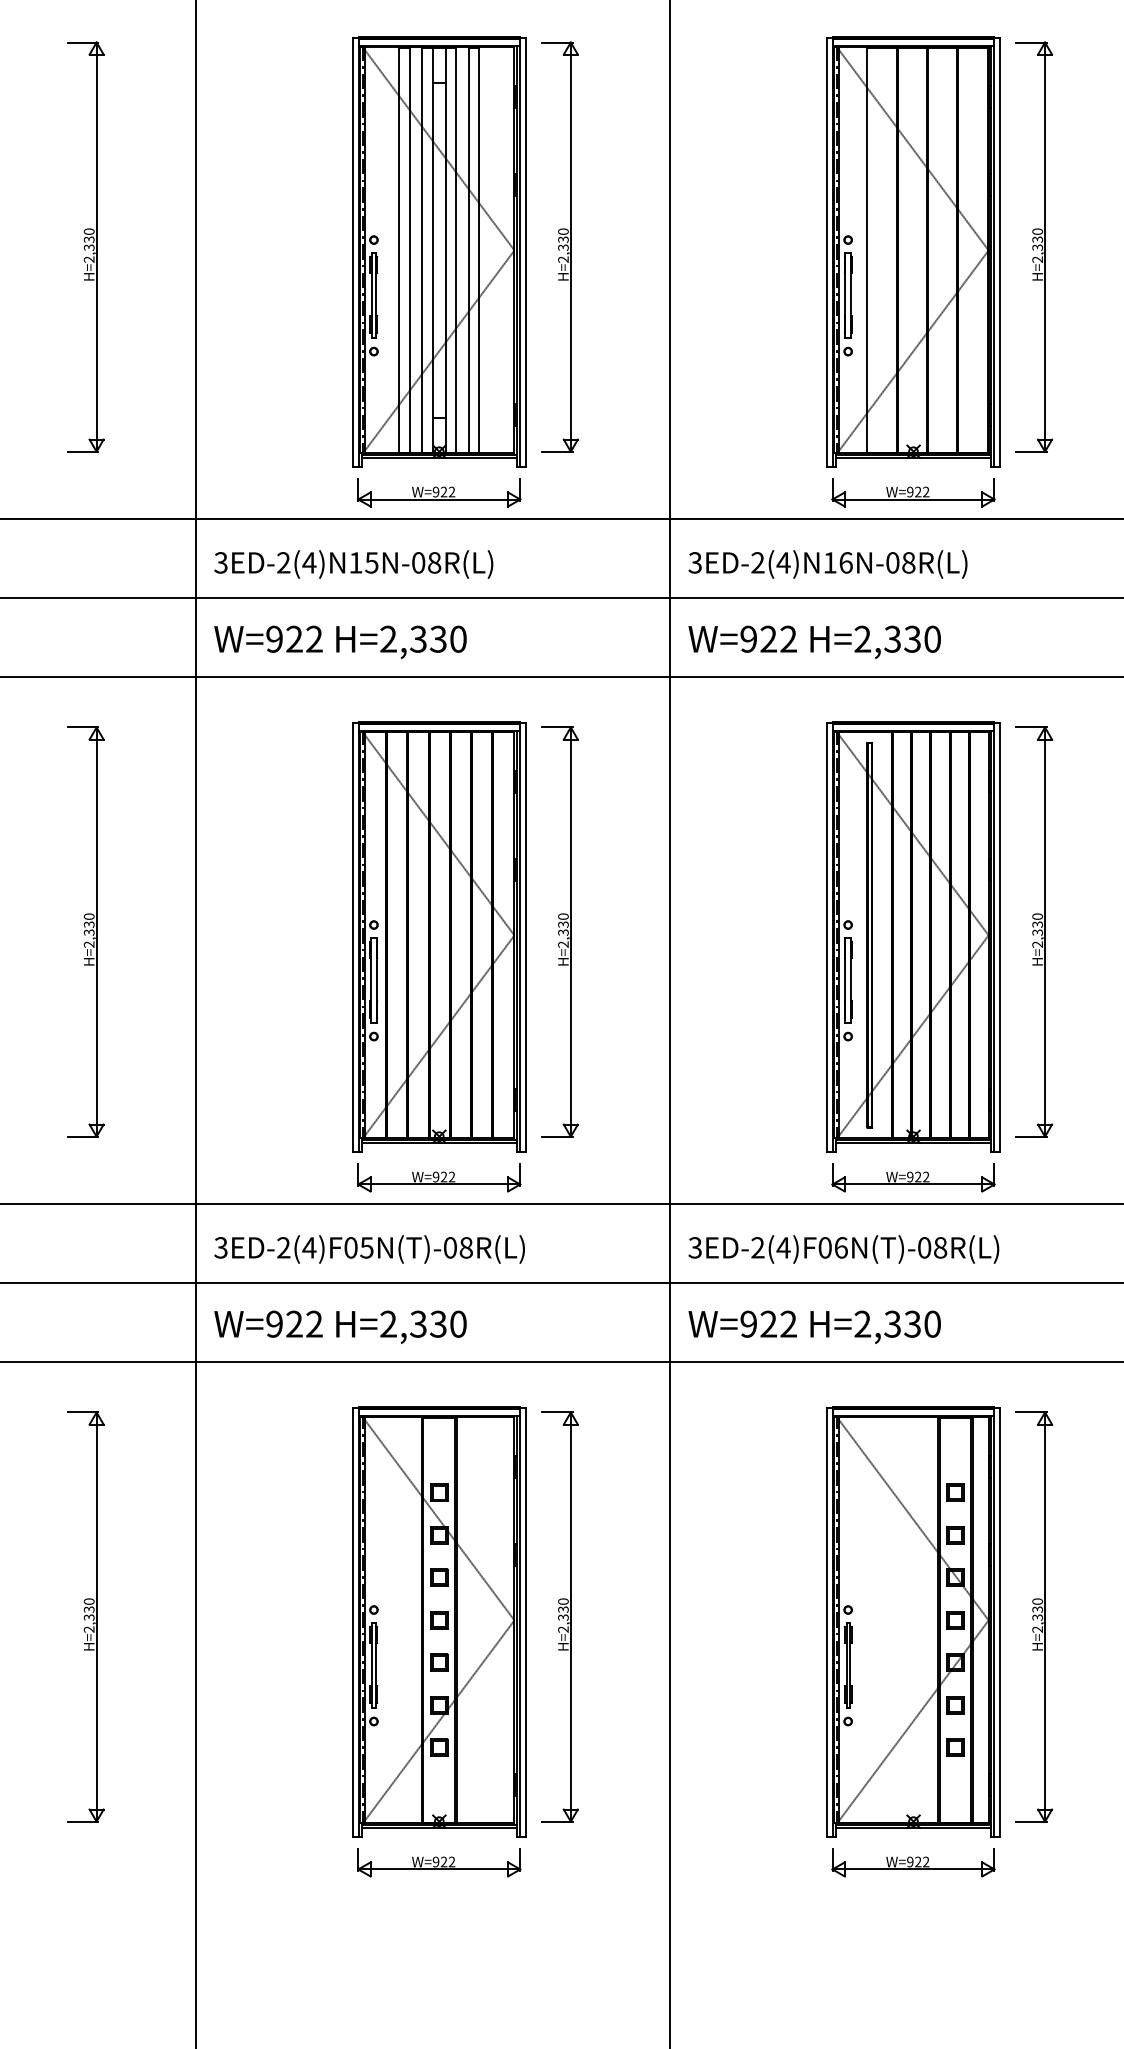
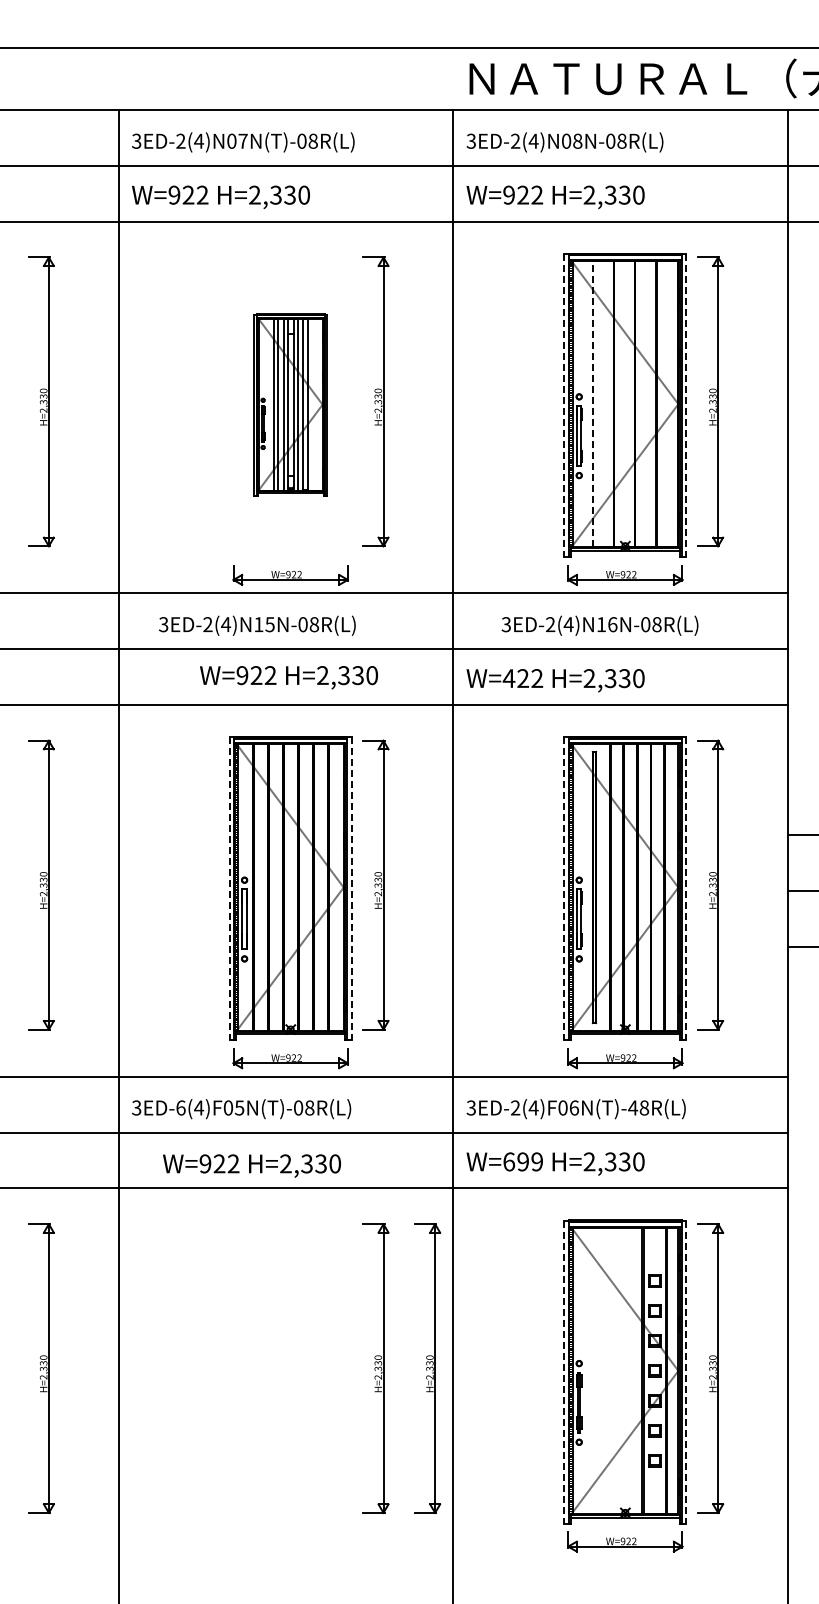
line: (866, 249) -> (592, 403), solid -> dashed
part: (439, 252) -> (290, 405), size x0.6
line: (827, 252) -> (564, 405), solid -> dashed
line: (1000, 252) -> (686, 405), solid -> dashed
text: (353, 564) -> (257, 625), moved
text: (827, 564) -> (599, 625), moved
text: (747, 639) -> (508, 678), W=922 -> W=422
text: (339, 642) -> (288, 677), moved
line: (352, 936) -> (229, 888), solid -> dashed
line: (525, 936) -> (351, 888), solid -> dashed
line: (827, 936) -> (564, 888), solid -> dashed
line: (1000, 936) -> (686, 888), solid -> dashed
text: (283, 1247) -> (180, 1107), 3ED-2(4)F05N(T)-08R(L) -> 3ED-6(4)F05N(T)-08R(L)
text: (925, 1247) -> (633, 1107), 3ED-2(4)F06N(T)-08R(L) -> 3ED-2(4)F06N(T)-48R(L)
text: (769, 1323) -> (523, 1161), W=922 -> W=699
text: (339, 1326) -> (251, 1165), moved
part: (633, 1616) -> (427, 1368), added
line: (827, 1622) -> (564, 1372), solid -> dashed
line: (1000, 1622) -> (686, 1372), solid -> dashed
part: (439, 1641) -> (290, 1385), removed

